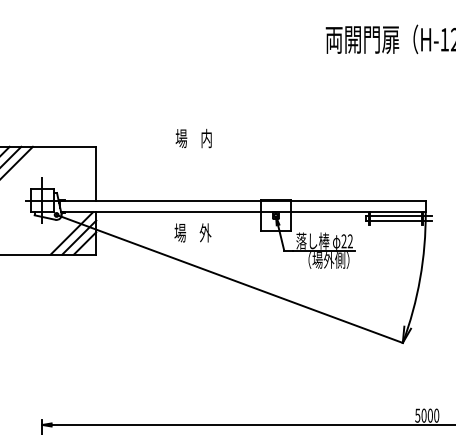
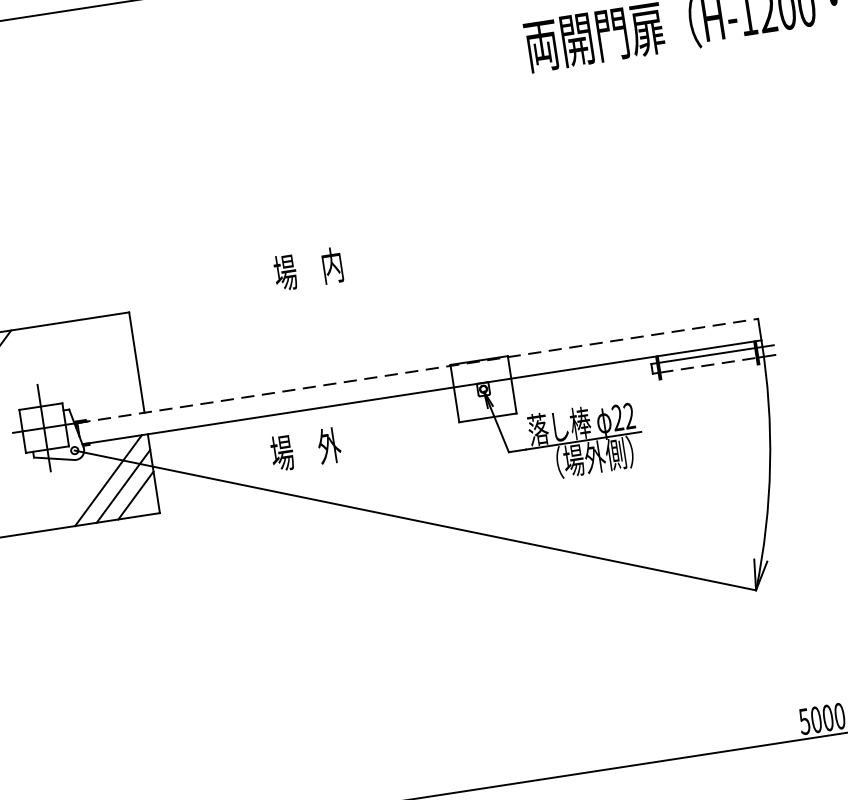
line: (242, 200) -> (416, 370), solid -> dashed
line: (395, 221) -> (707, 366), solid -> dashed
text: (192, 232) -> (304, 448), moved

